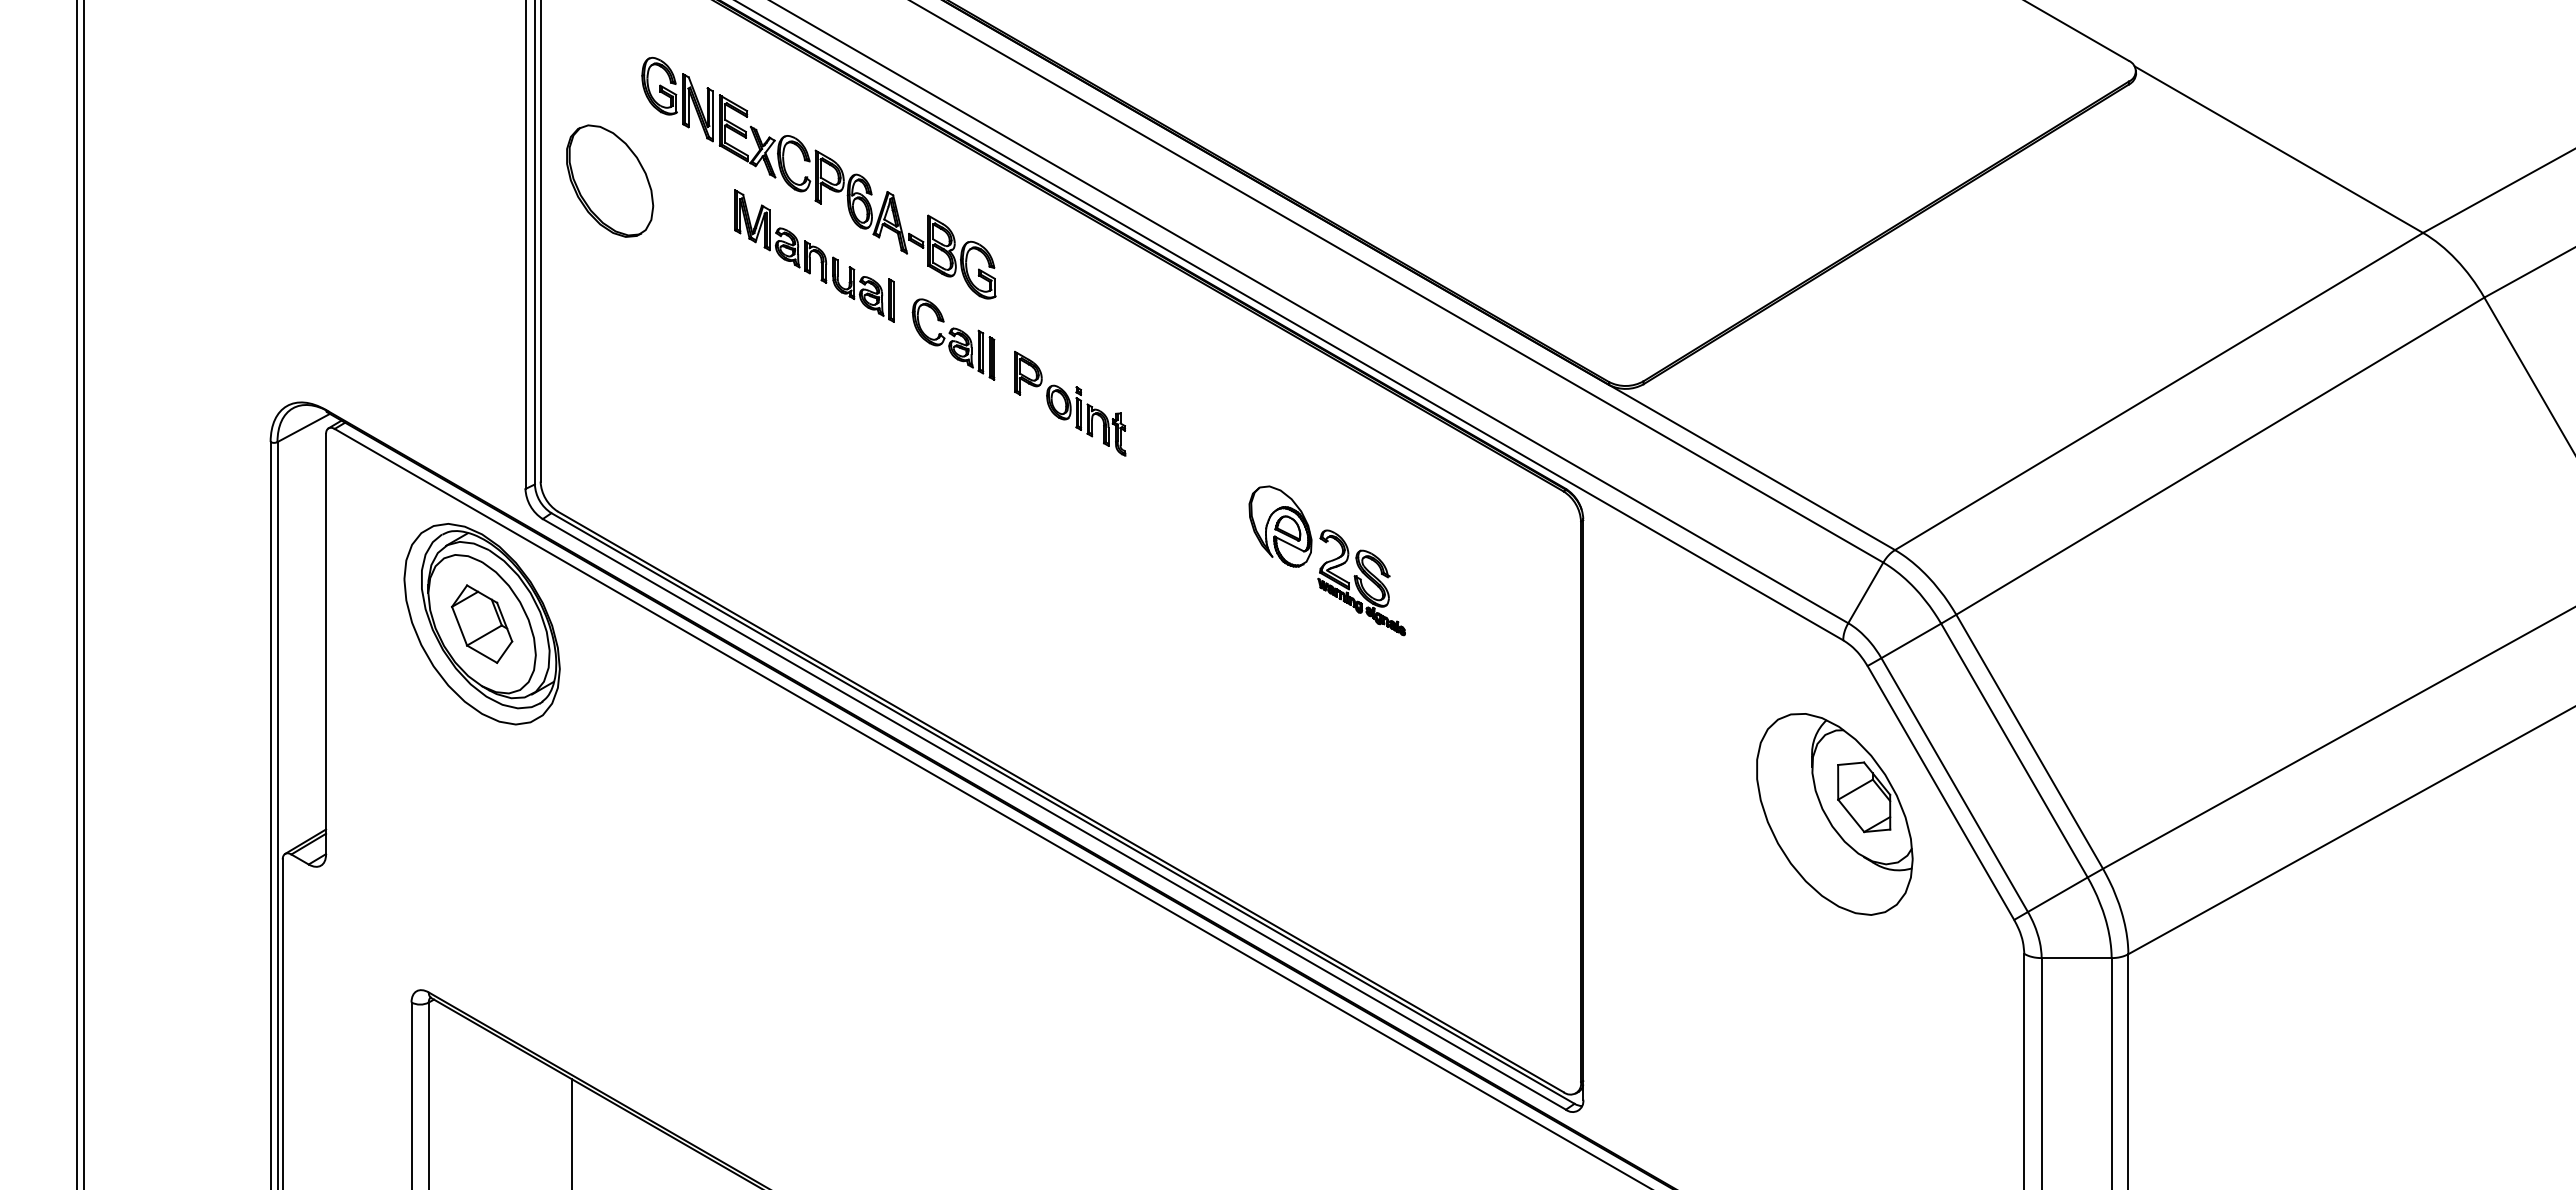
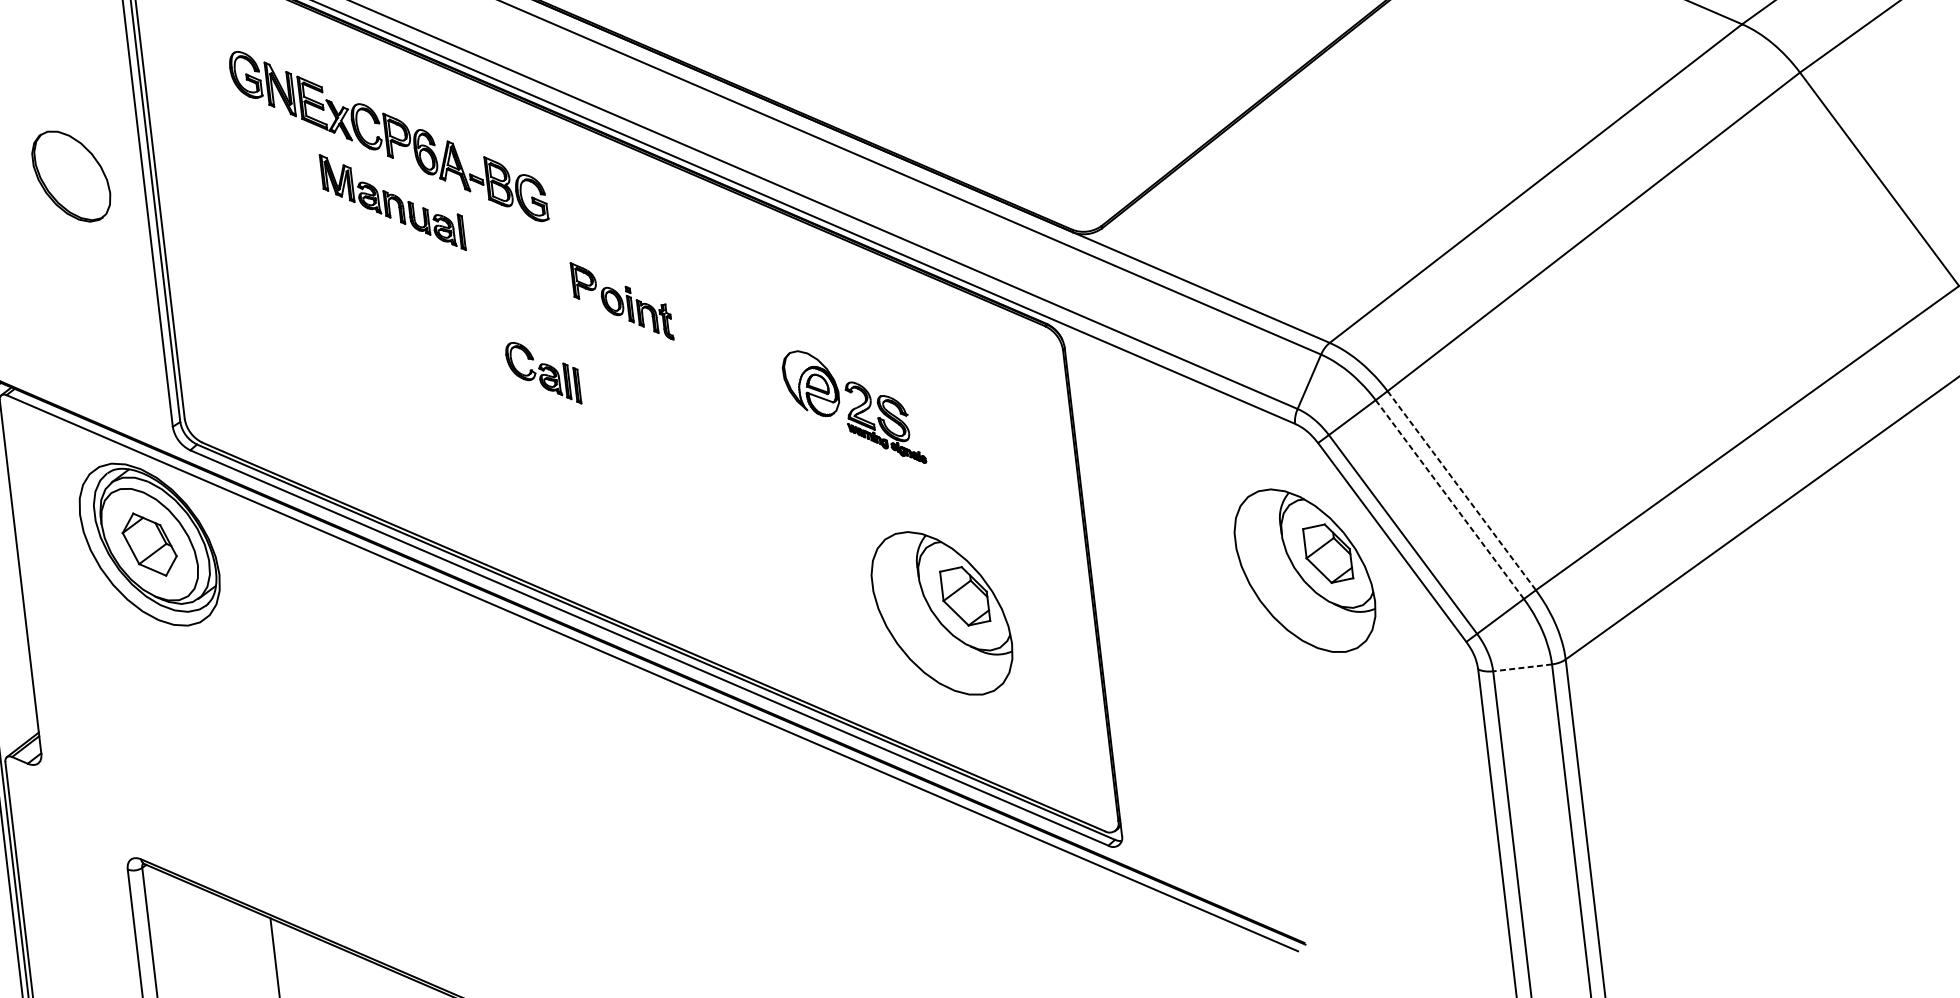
part: (610, 180) -> (71, 175), moved
part: (953, 339) -> (543, 373), moved
line: (2029, 741) -> (1461, 490), solid -> dashed
line: (2014, 750) -> (1449, 499), solid -> dashed
part: (1402, 814) -> (941, 613), added
line: (2076, 958) -> (1522, 668), solid -> dashed

